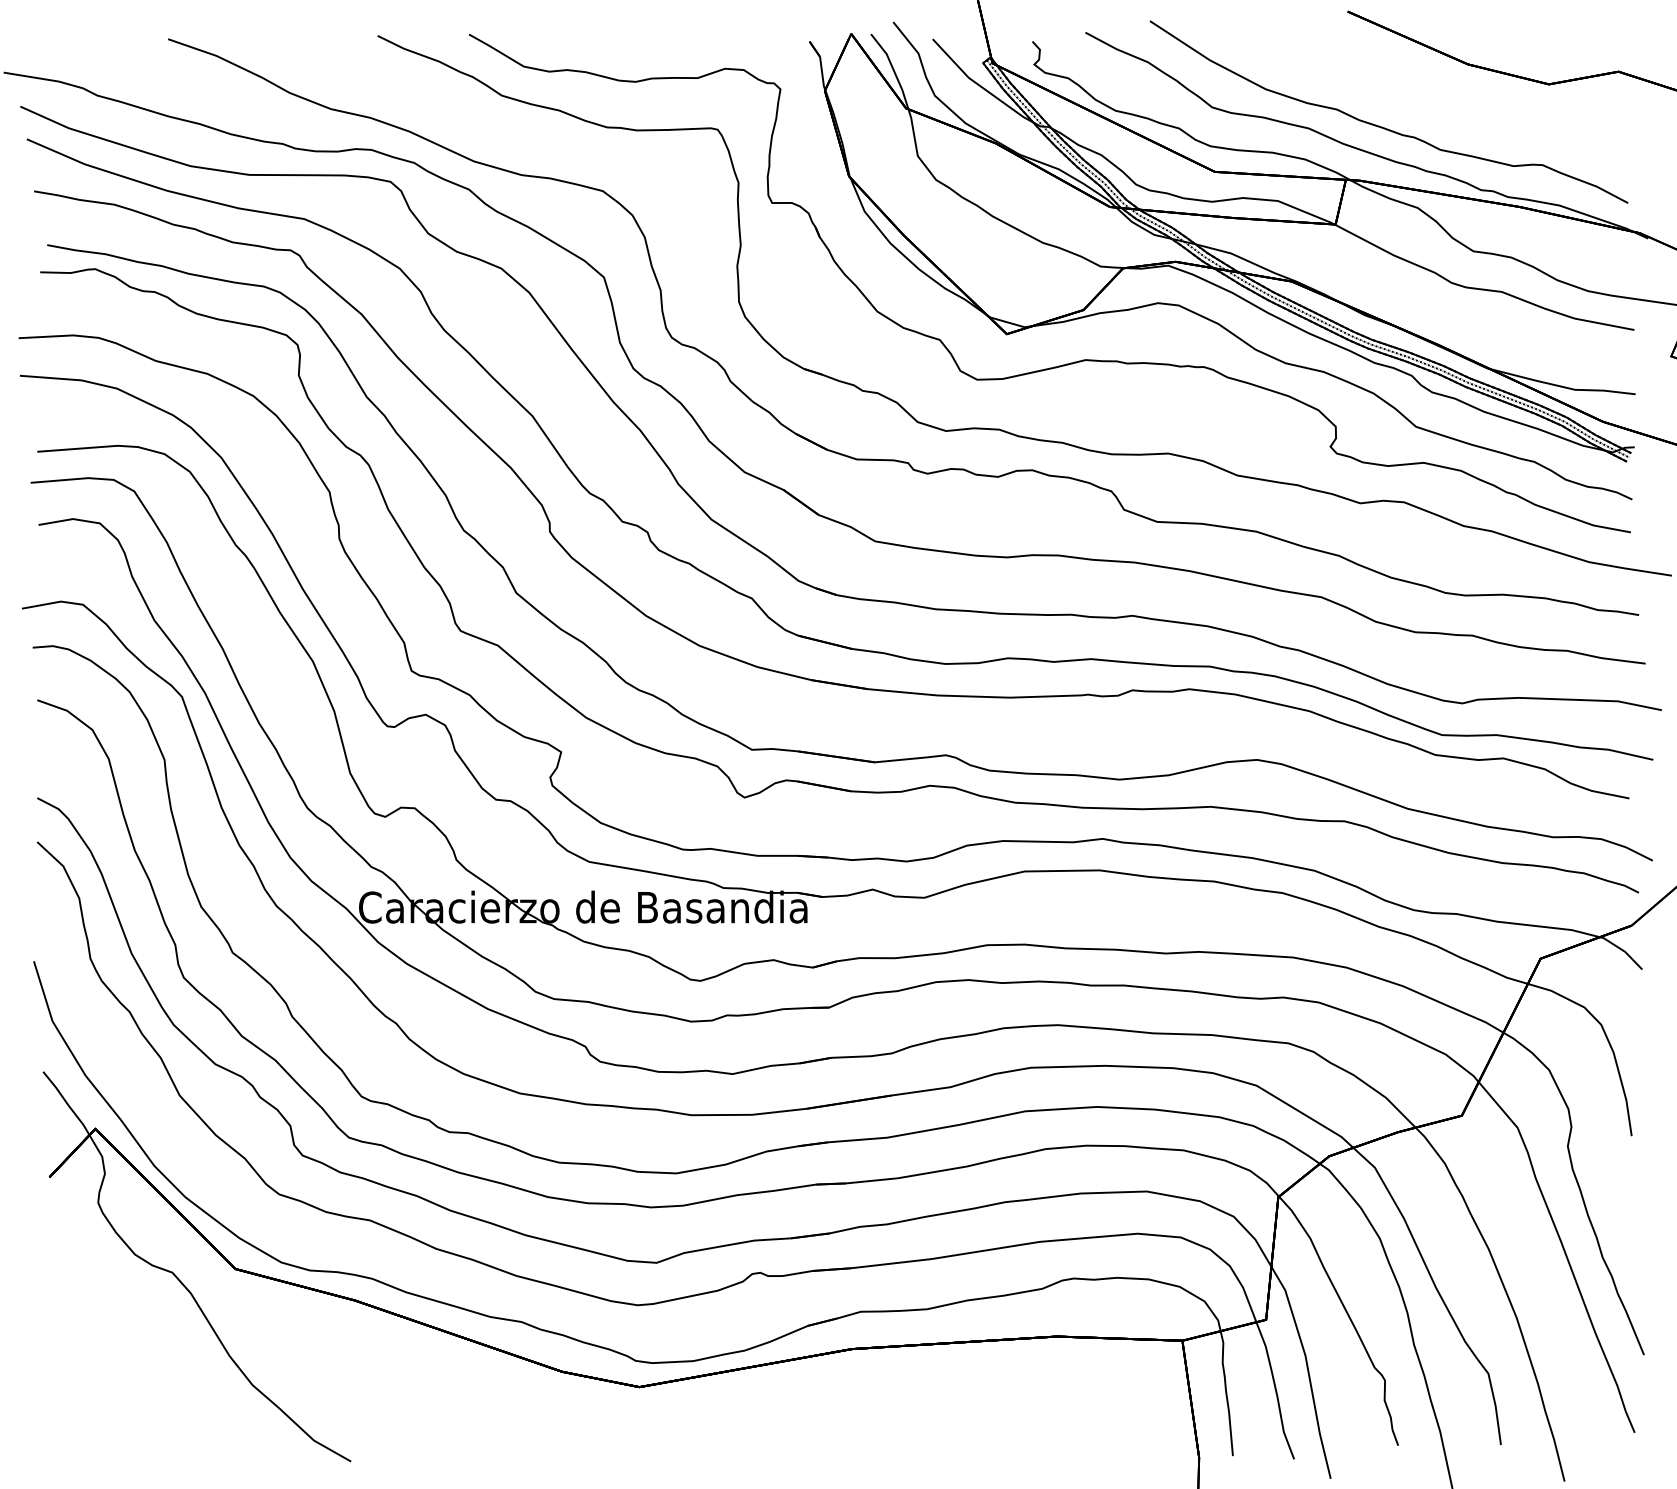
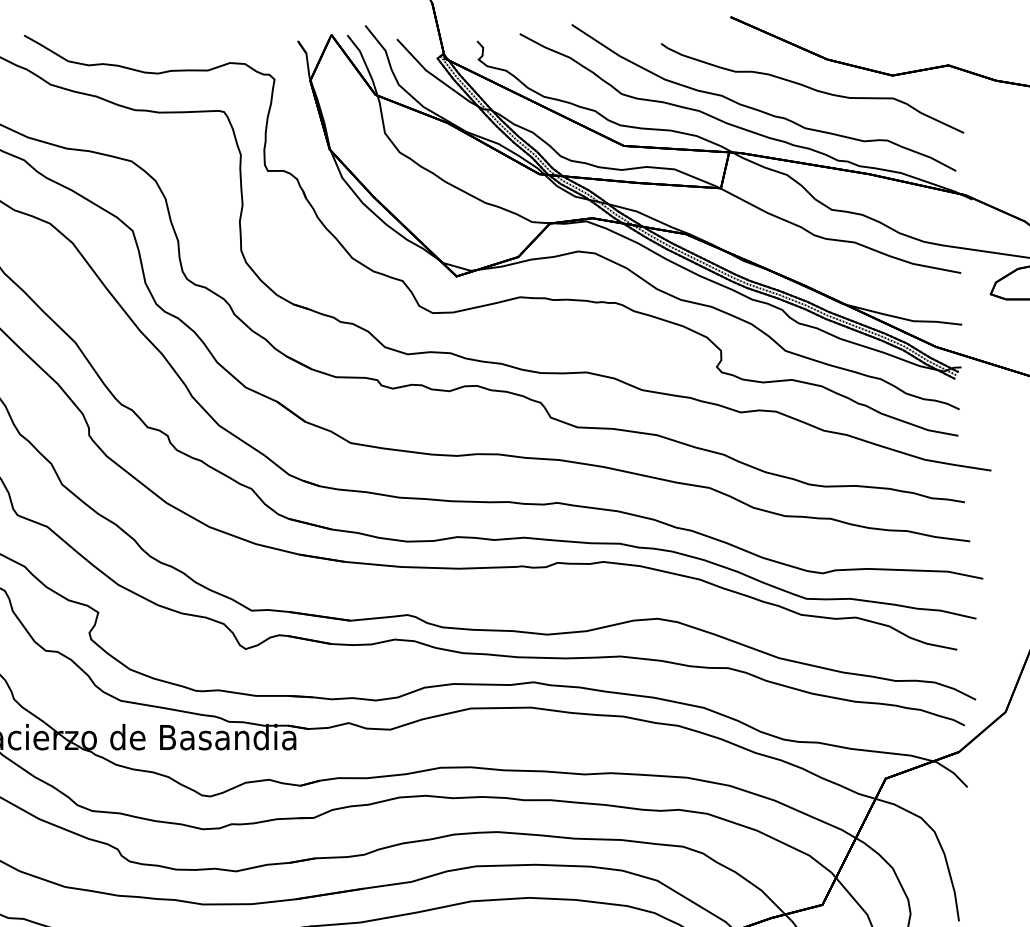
curve: (1449, 100) -> (812, 88), added

